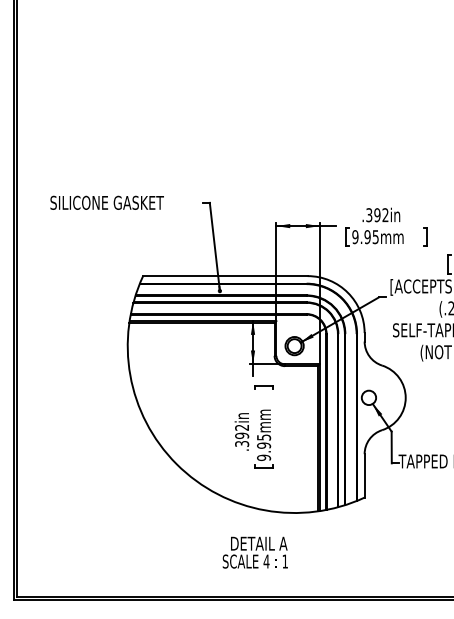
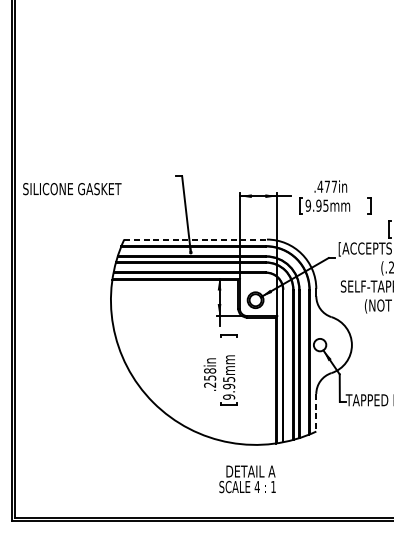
text: (106, 202) -> (71, 188), moved
text: (377, 215) -> (327, 187), .392in -> .477in
line: (225, 276) -> (195, 239), solid -> dashed
text: (242, 435) -> (210, 377), .392in -> .258in
line: (364, 475) -> (316, 412), solid -> dashed
text: (254, 552) -> (246, 479), moved

